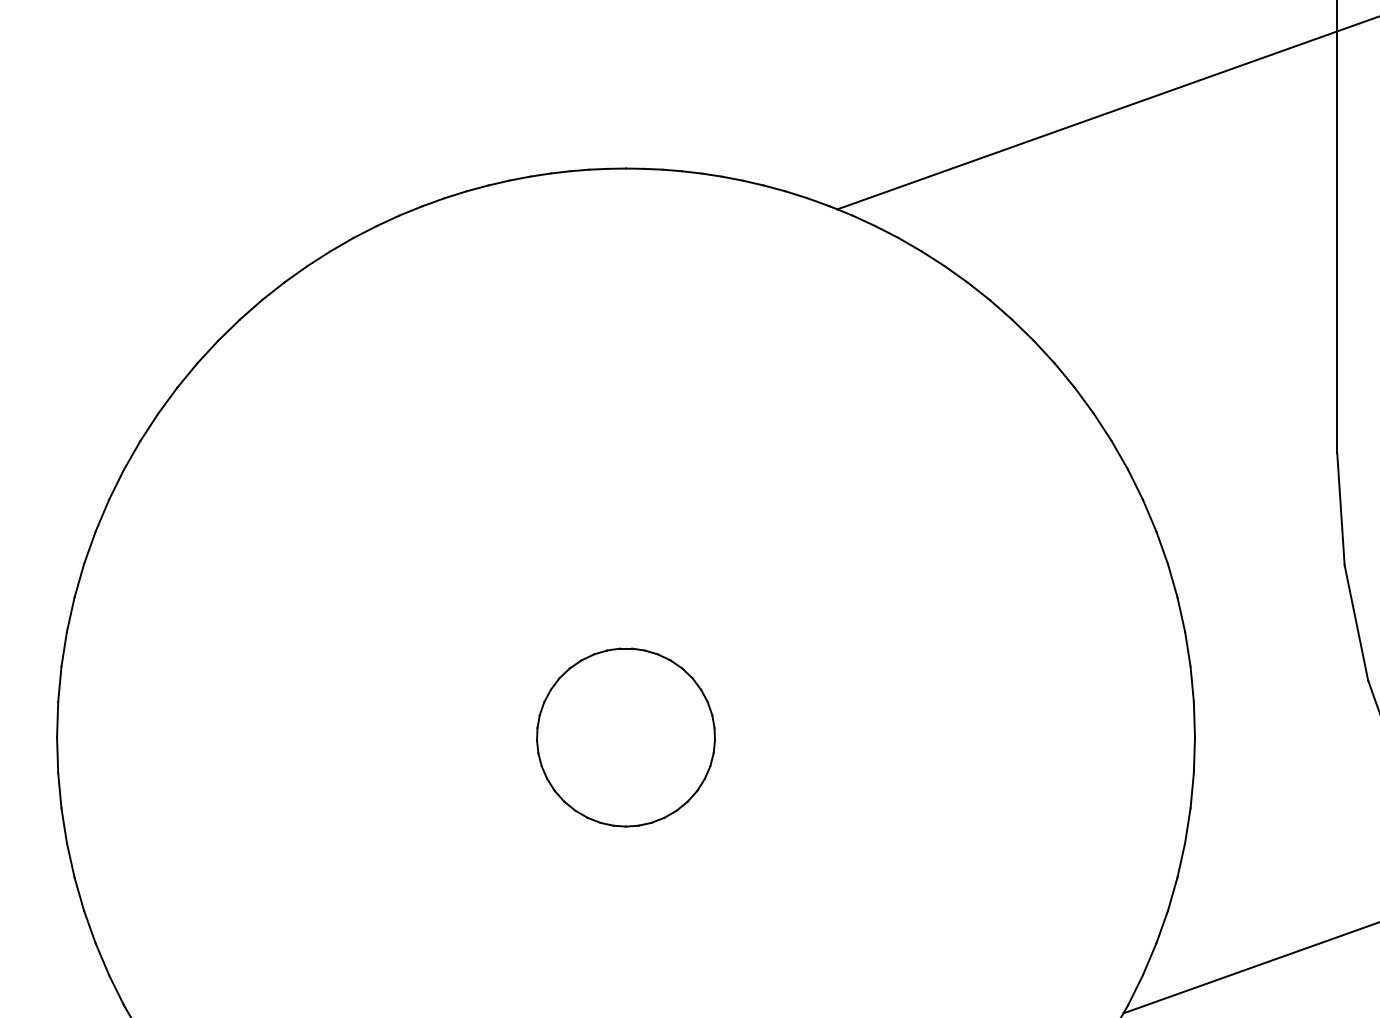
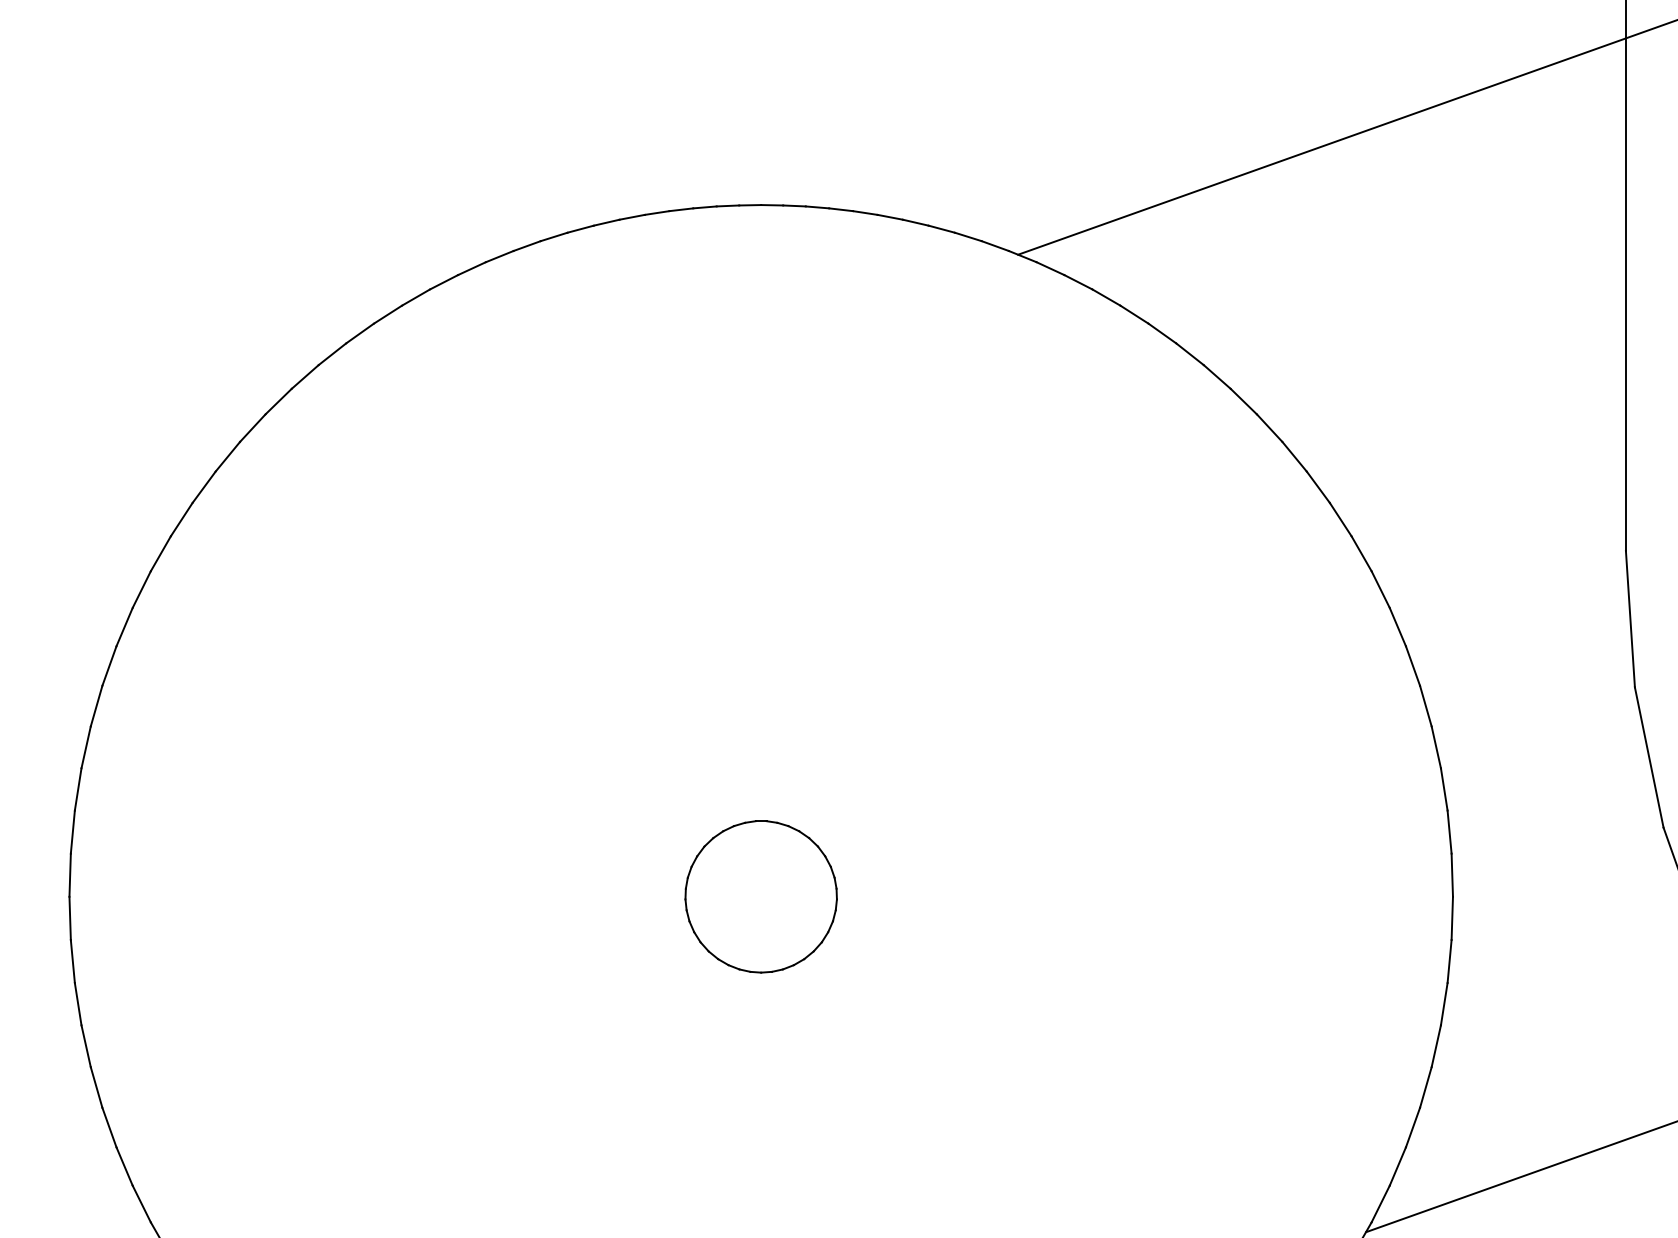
part: (625, 737) -> (760, 896), size x0.7

